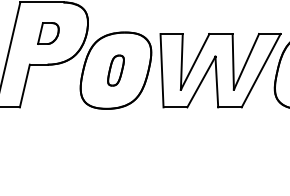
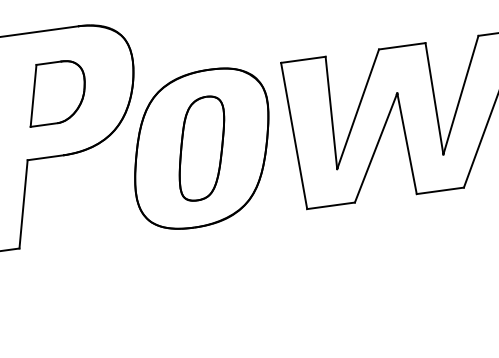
part: (48, 33) -> (56, 92), size x1.43
part: (115, 70) -> (200, 148), size x1.67

